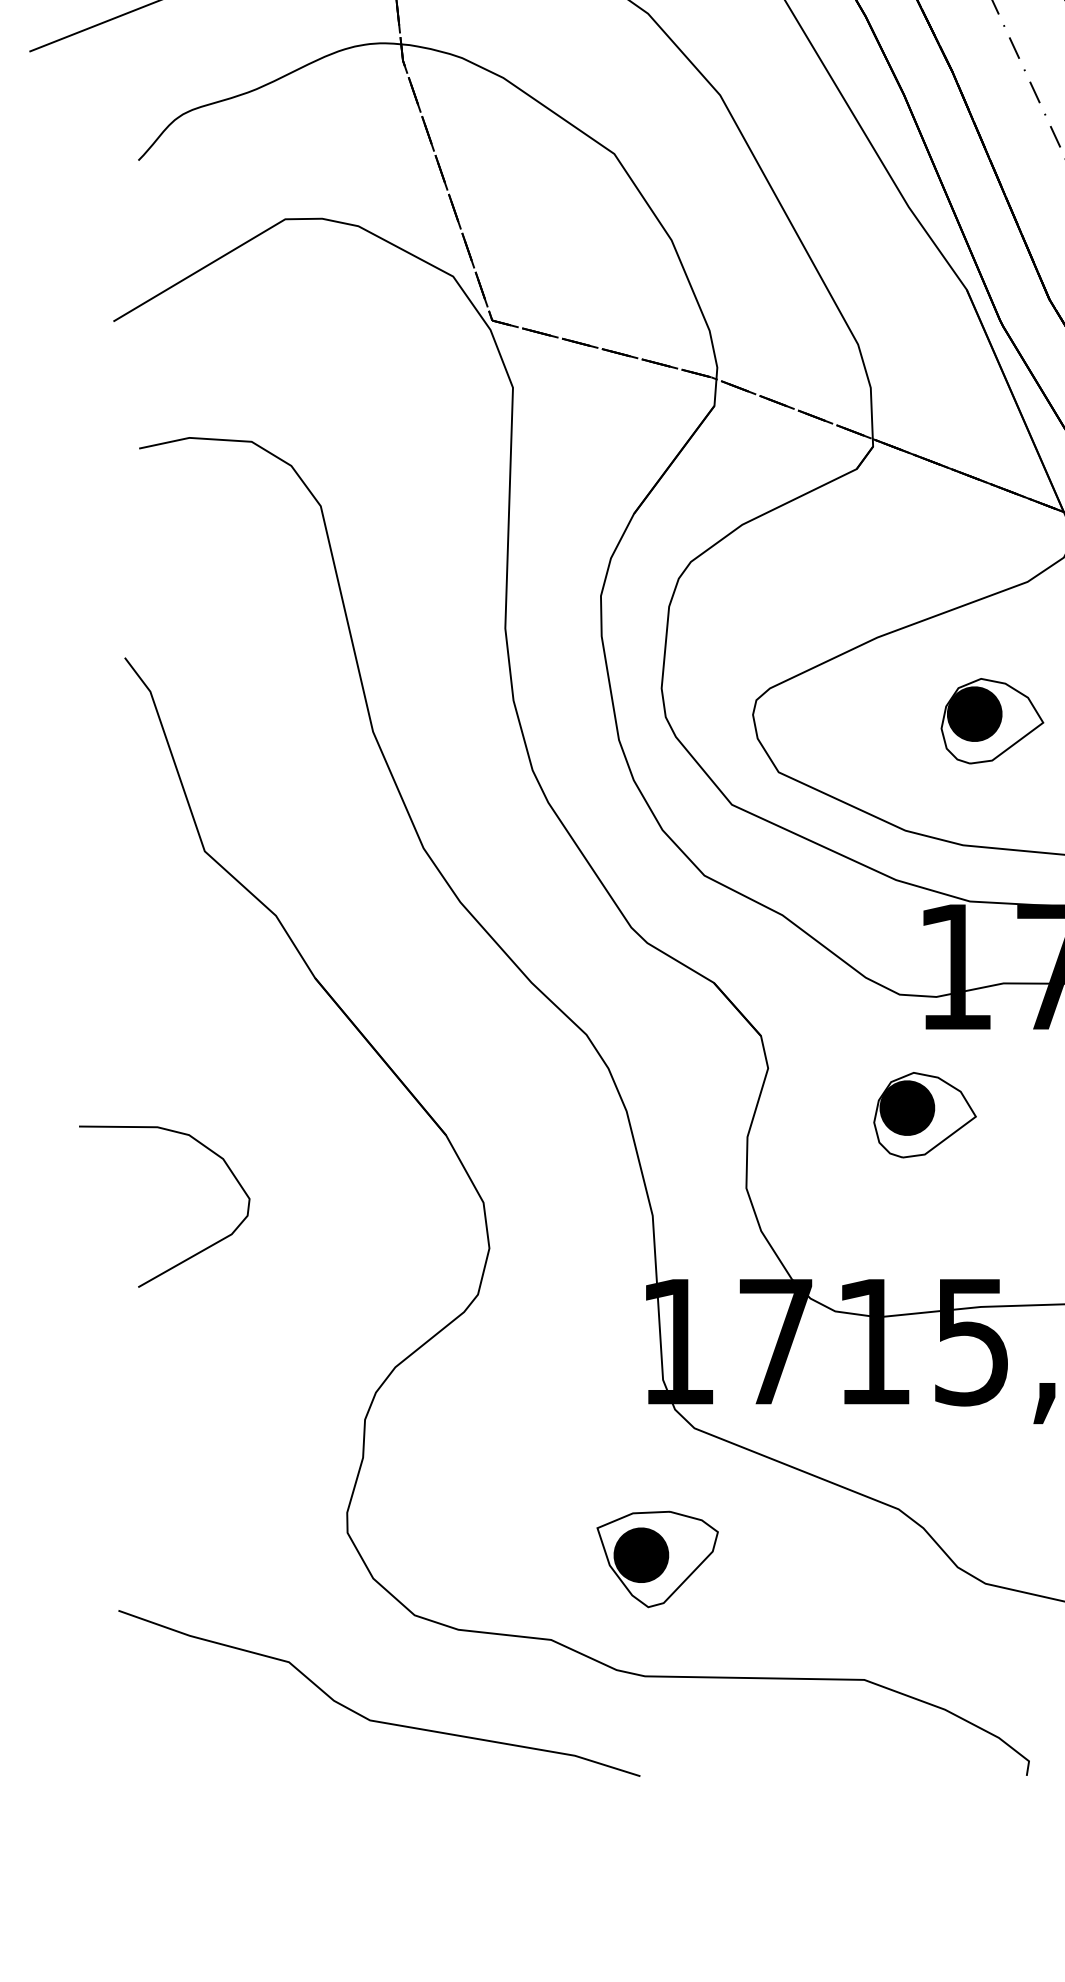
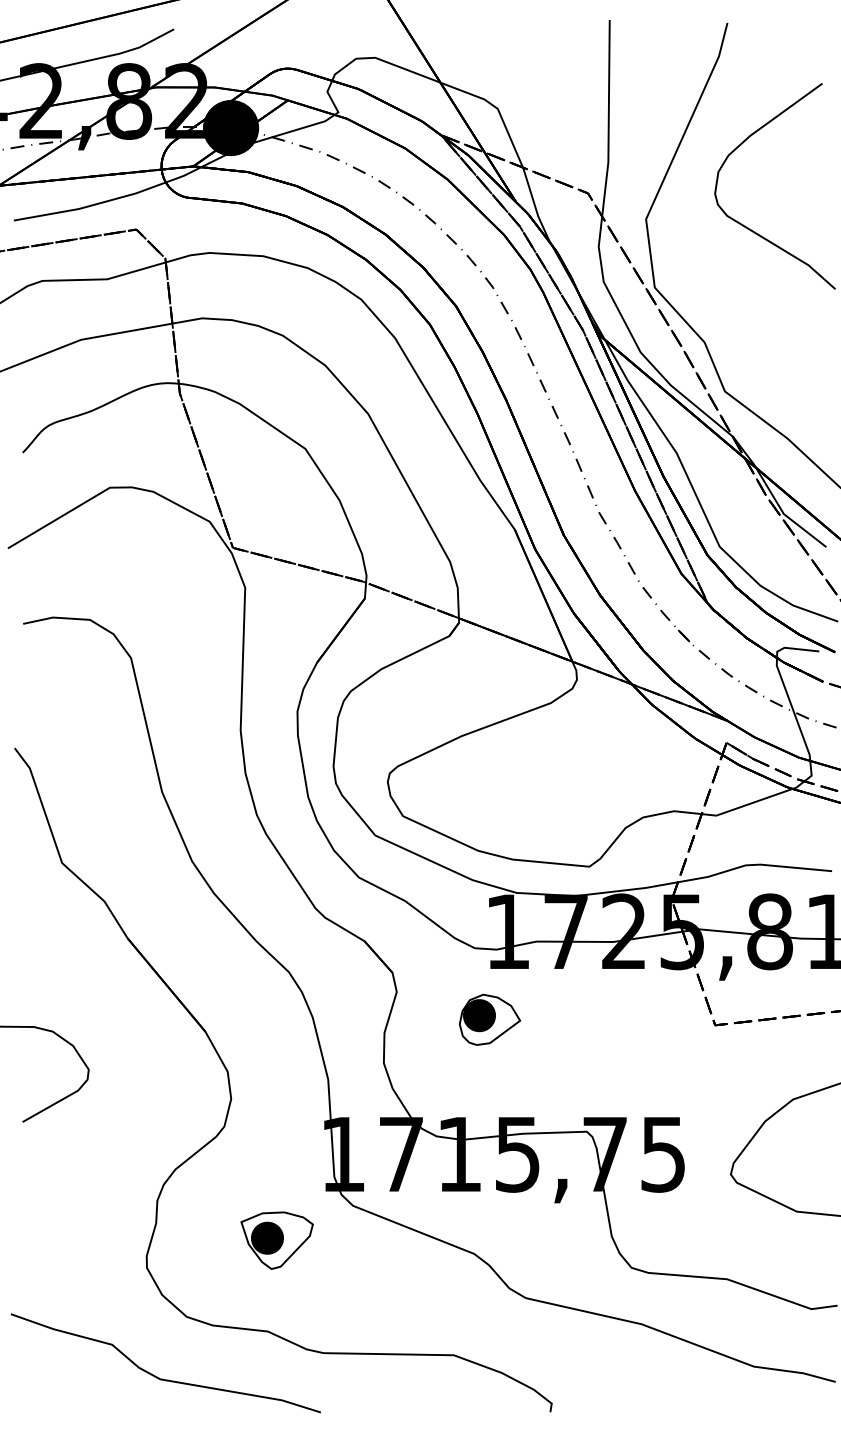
part: (991, 720) -> (529, 785), removed
part: (656, 1559) -> (276, 1240), moved

